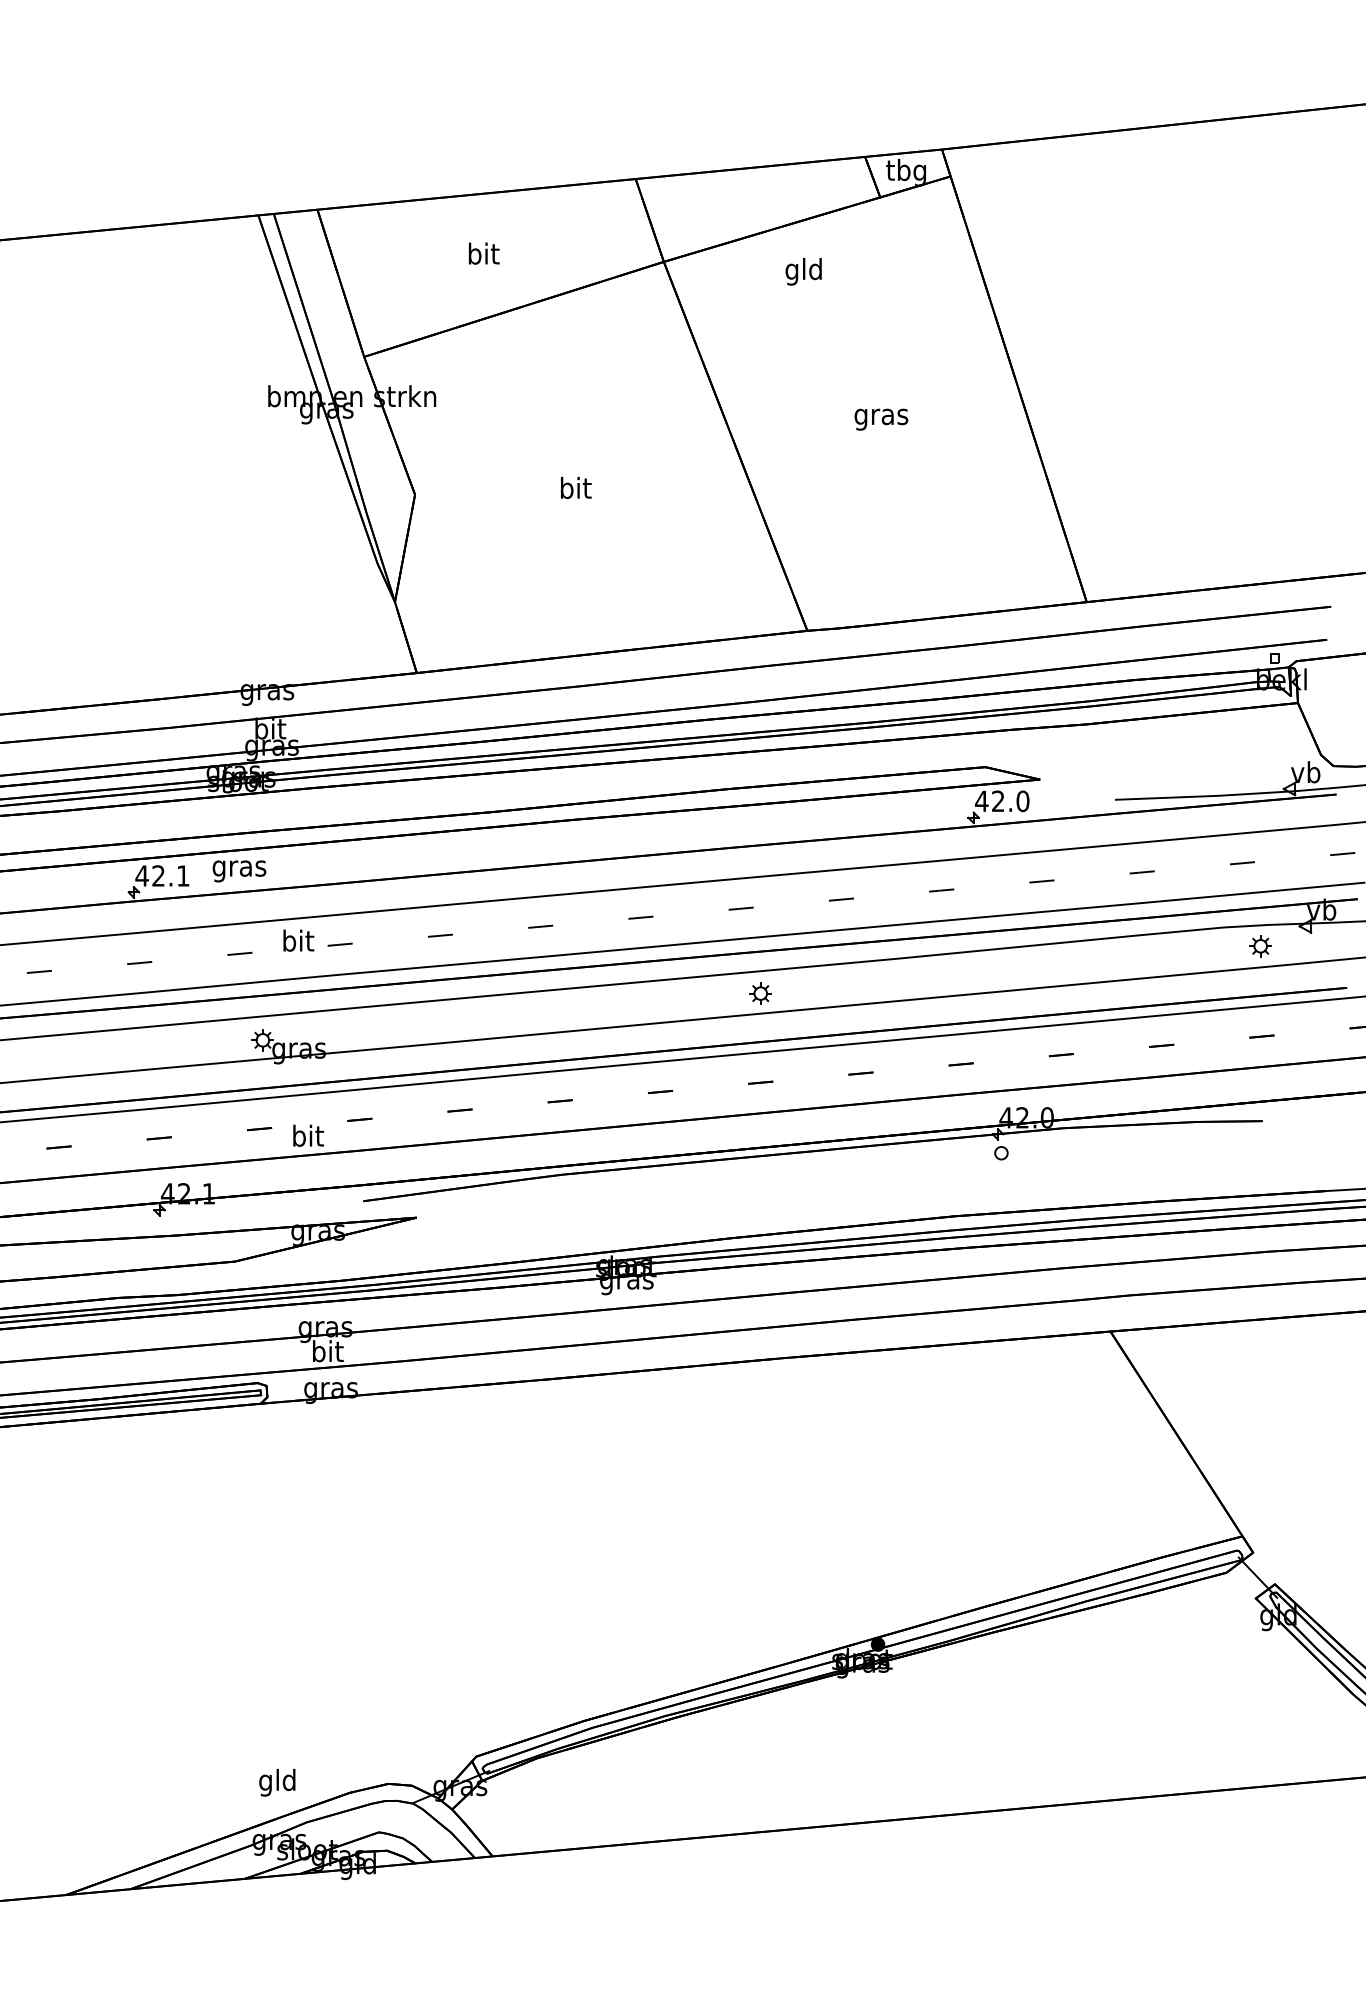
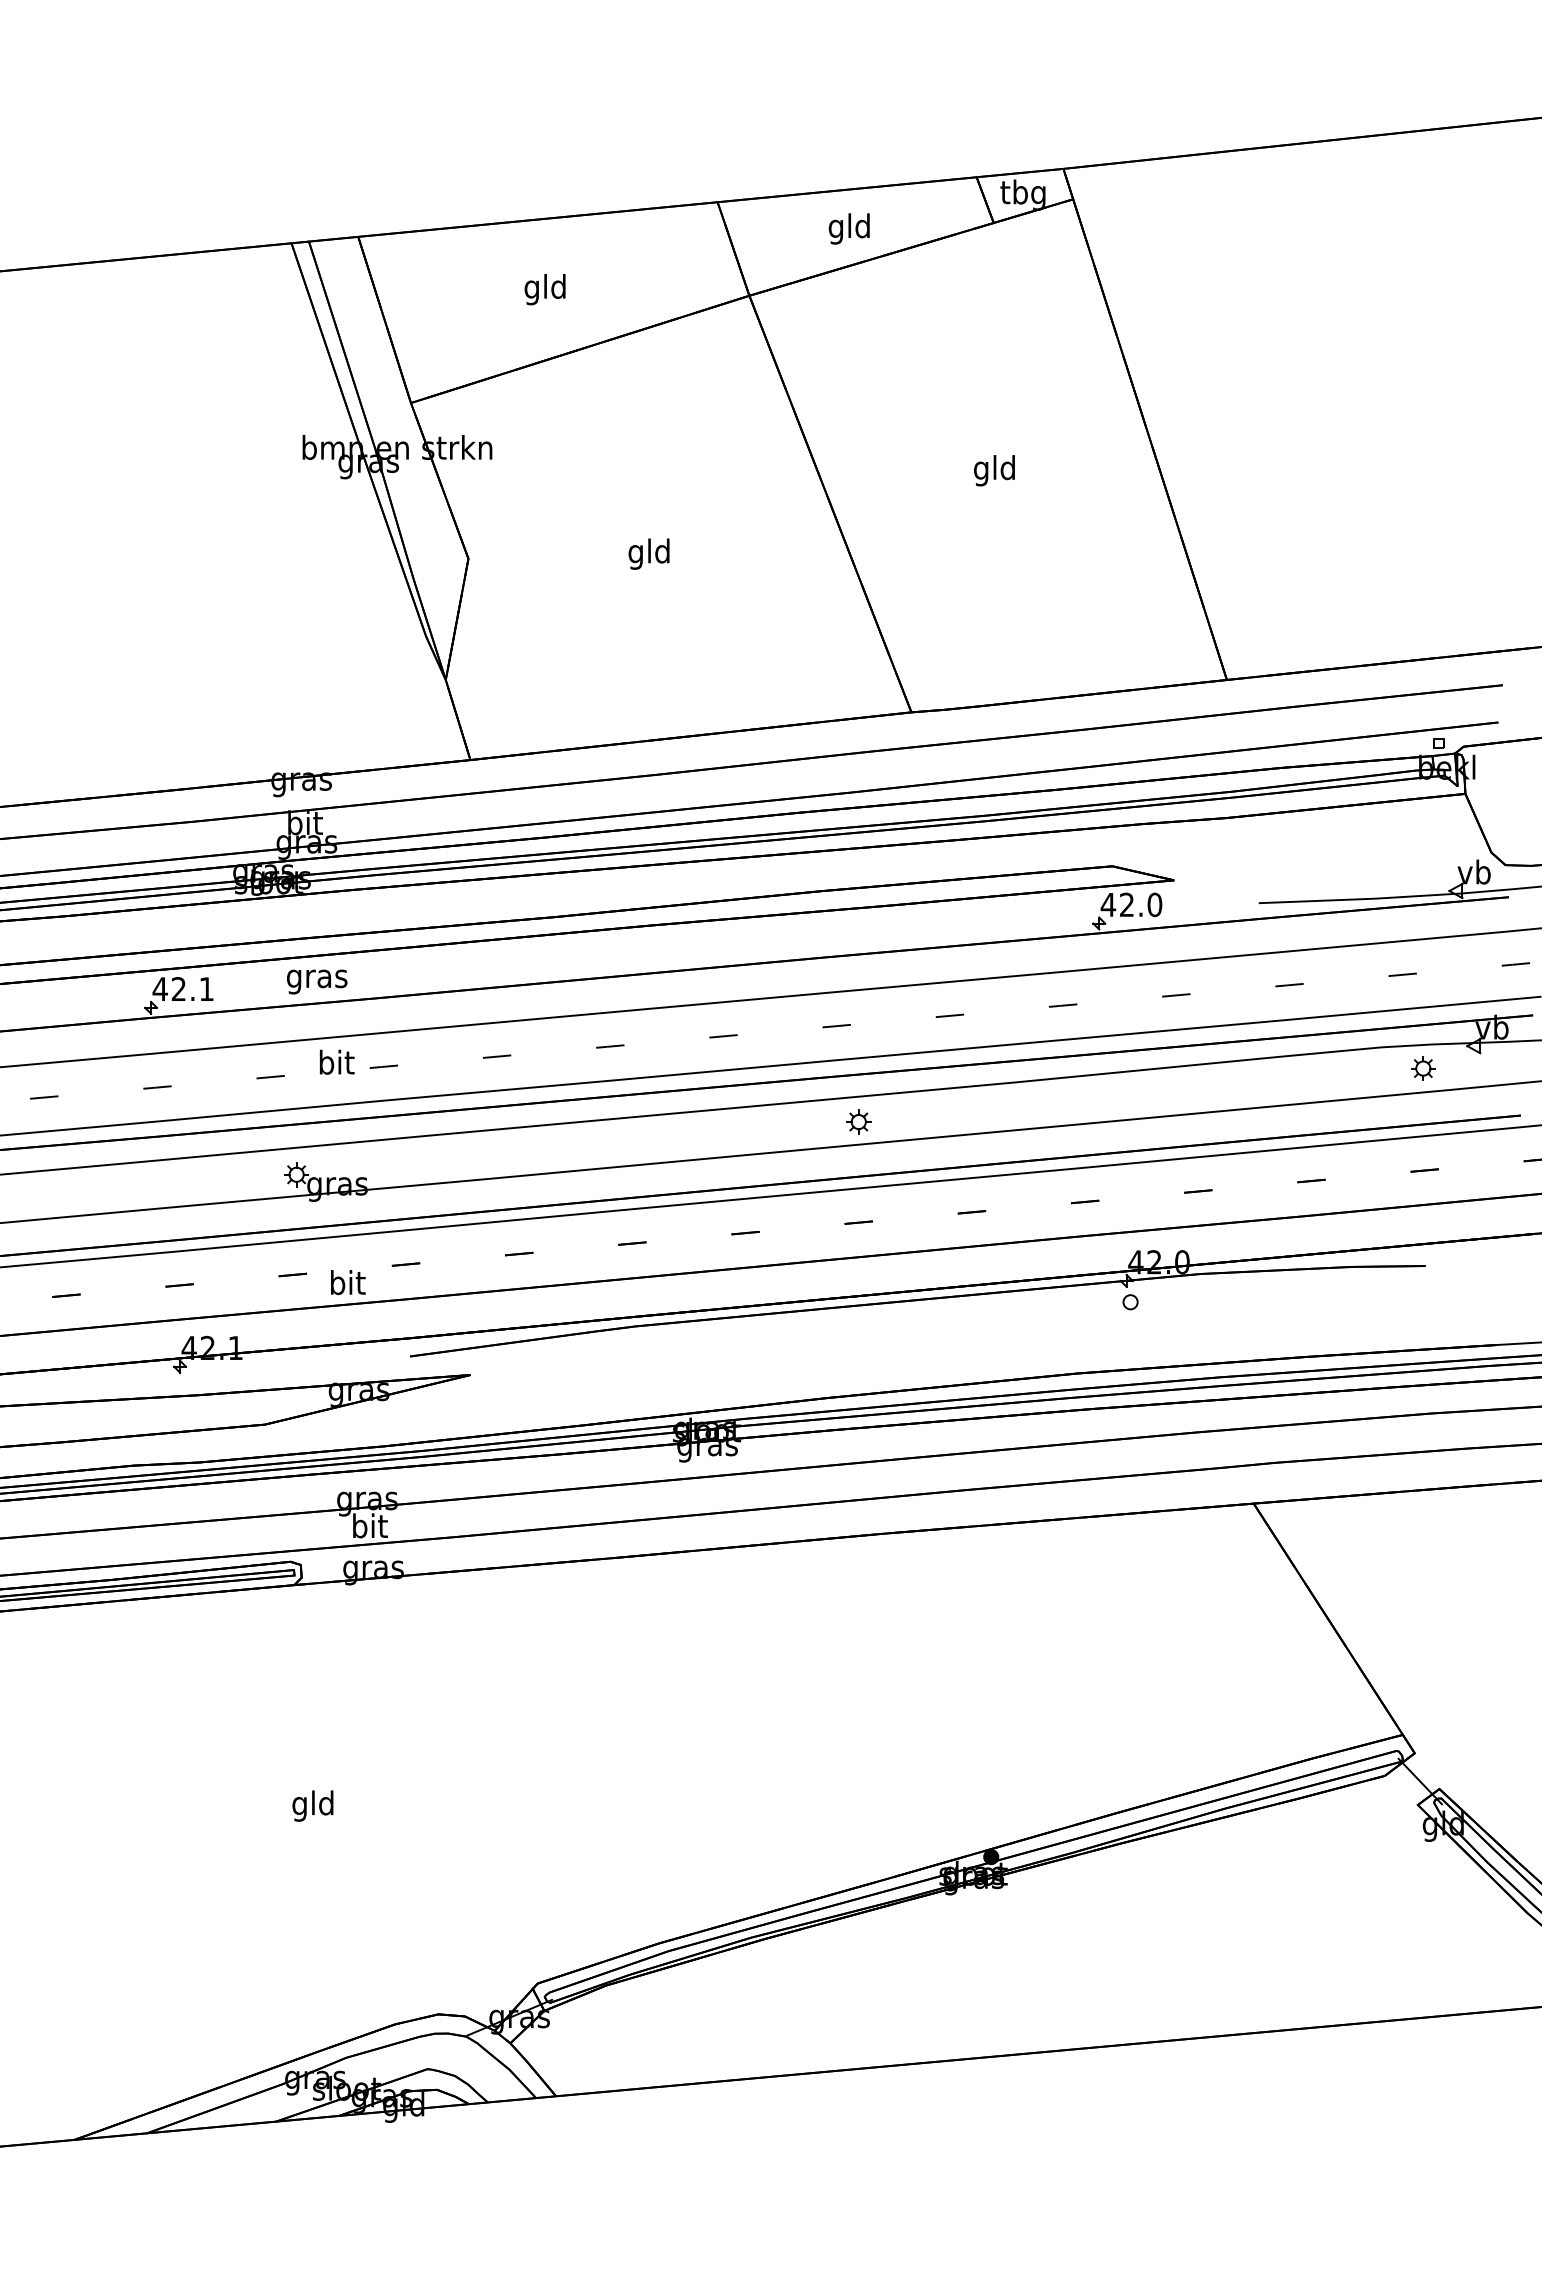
text: (482, 256) -> (544, 289), bit -> gld
text: (802, 271) -> (848, 228), moved
text: (880, 416) -> (994, 470), gras -> gld
text: (574, 490) -> (648, 553), bit -> gld
text: (239, 870) -> (317, 981), moved
text: (276, 1782) -> (312, 1805), moved

